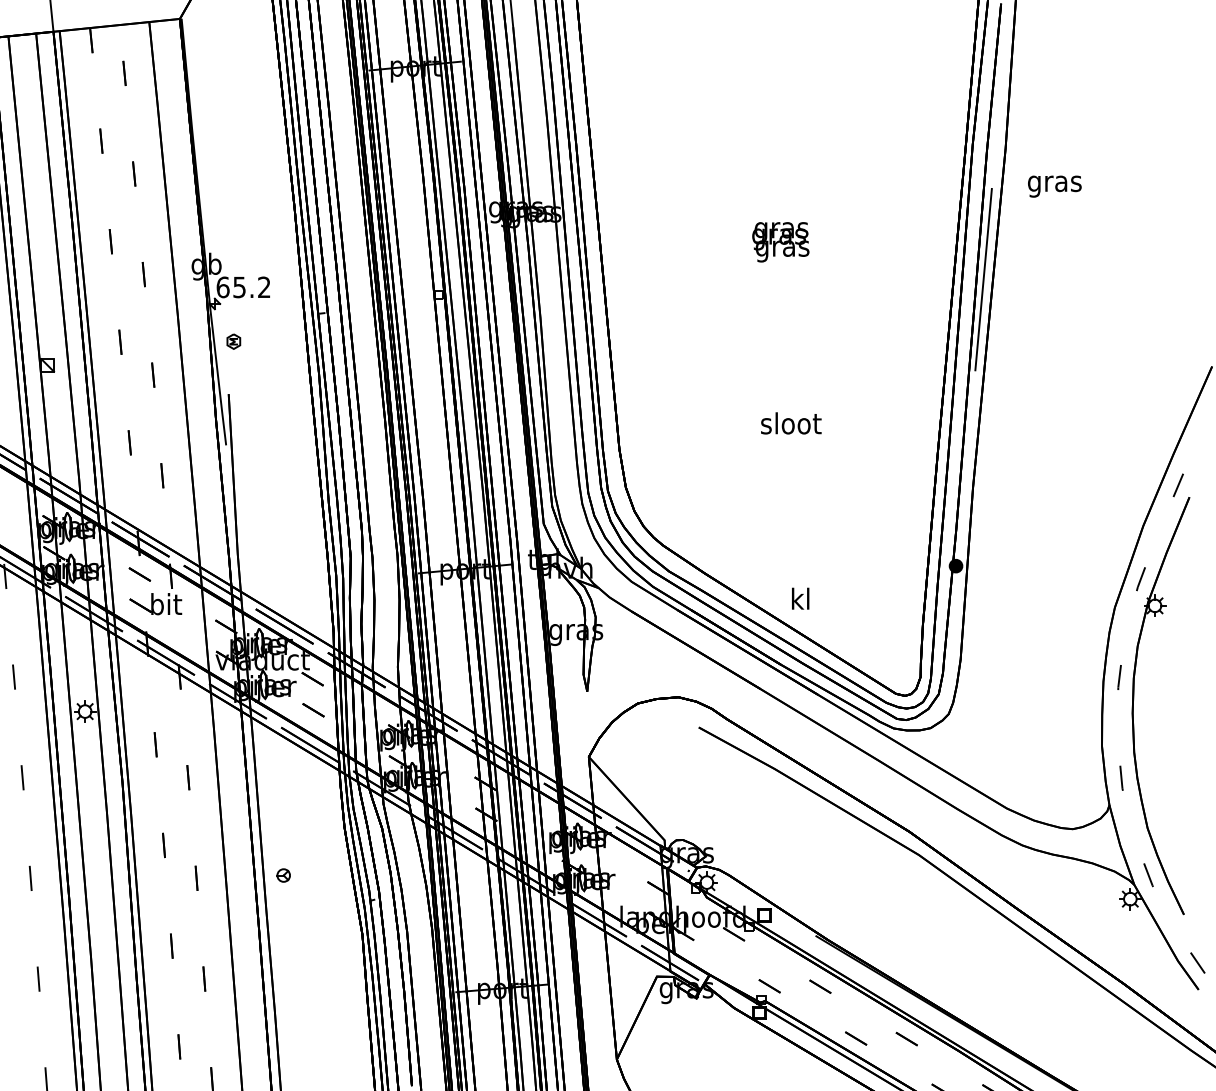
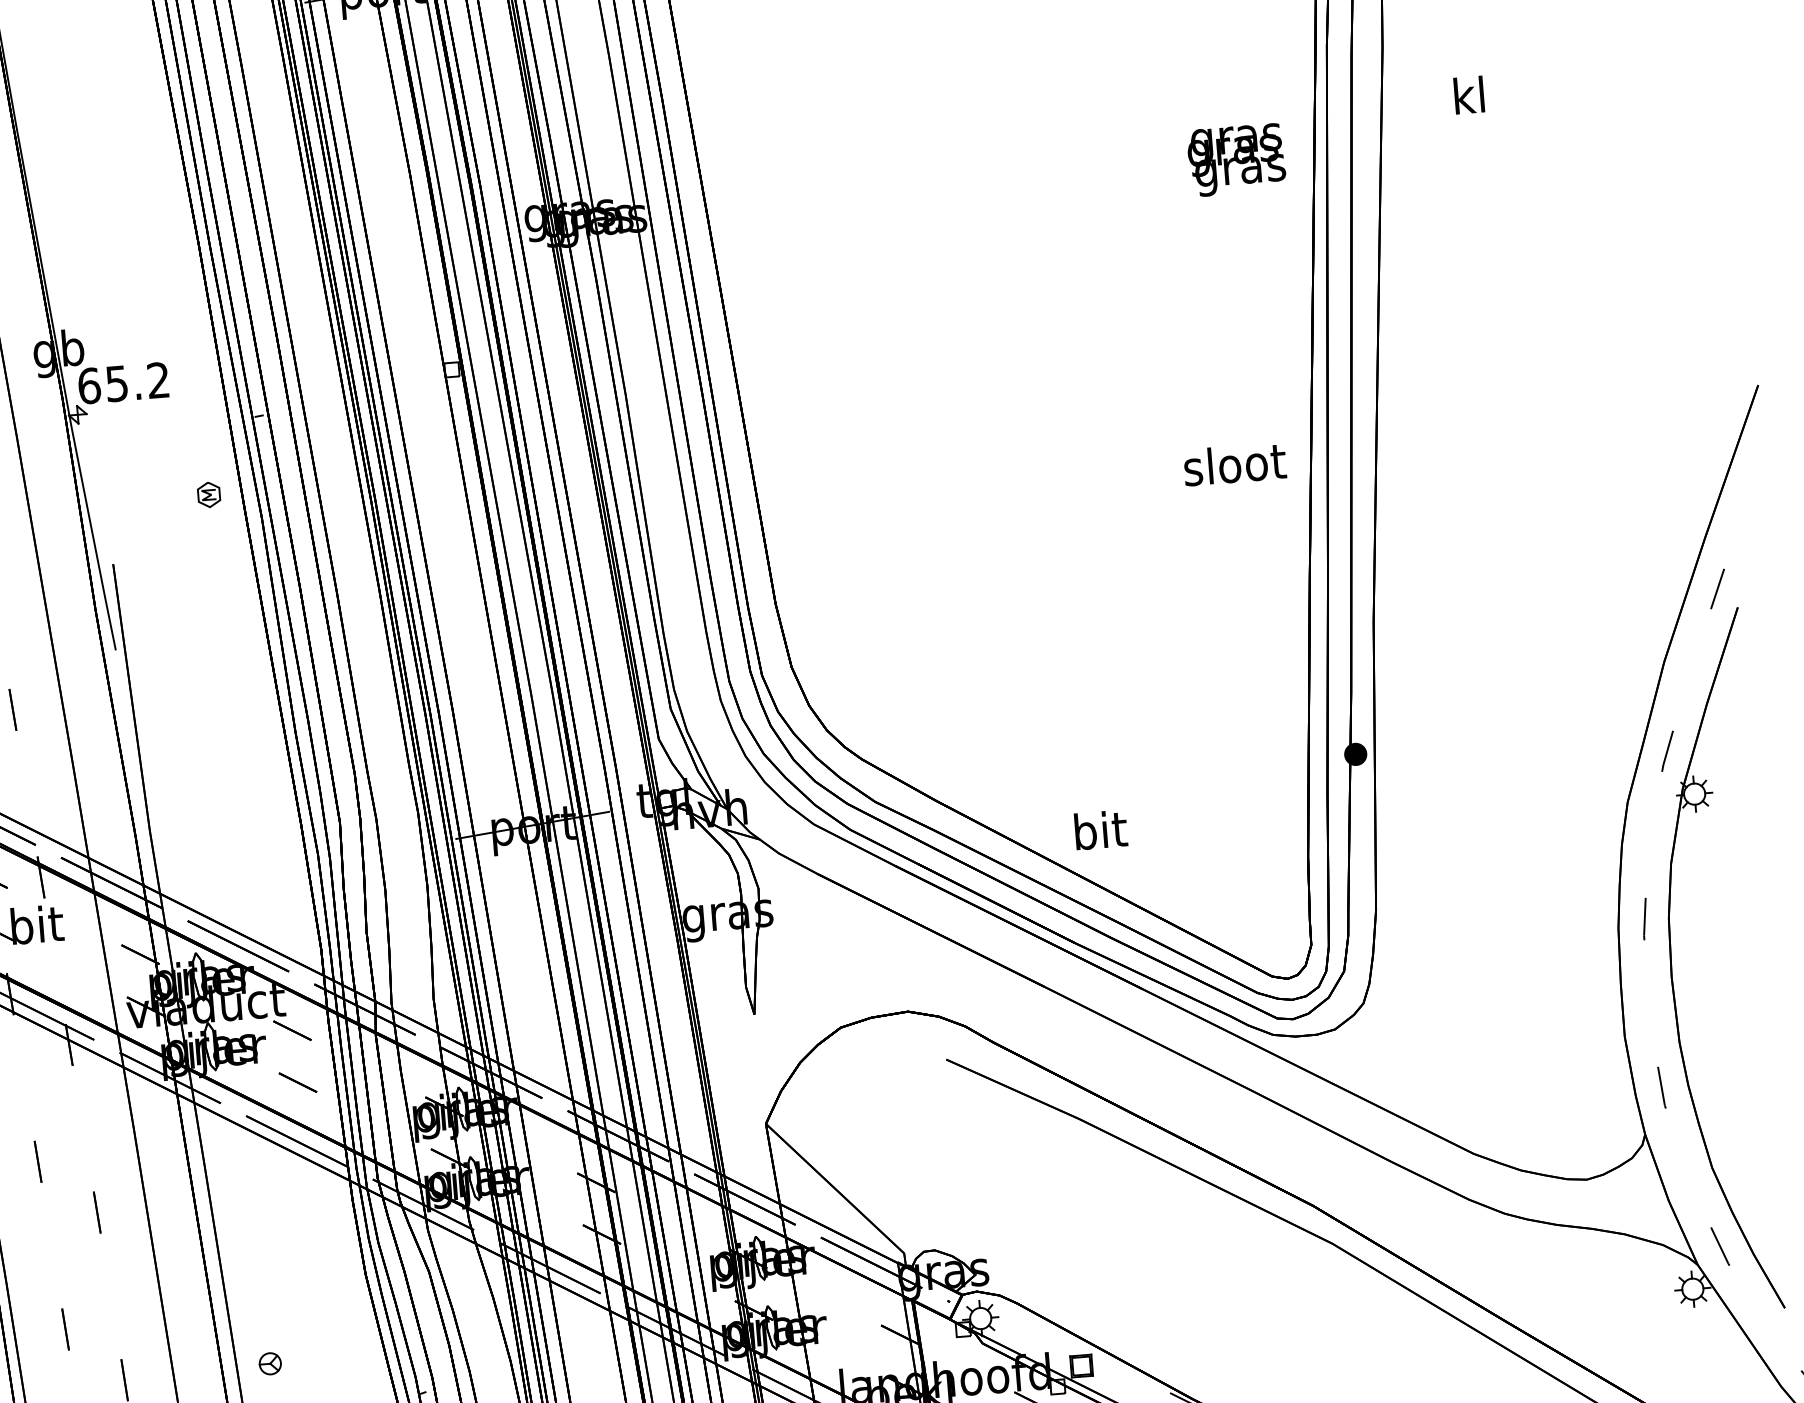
text: (1054, 183) -> (1469, 99), gras -> kl
text: (780, 242) -> (1236, 160), moved
line: (983, 279) -> (1363, 270), removed
part: (233, 341) -> (208, 494), moved
text: (791, 423) -> (1235, 464), moved
text: (801, 598) -> (1101, 829), kl -> bit

